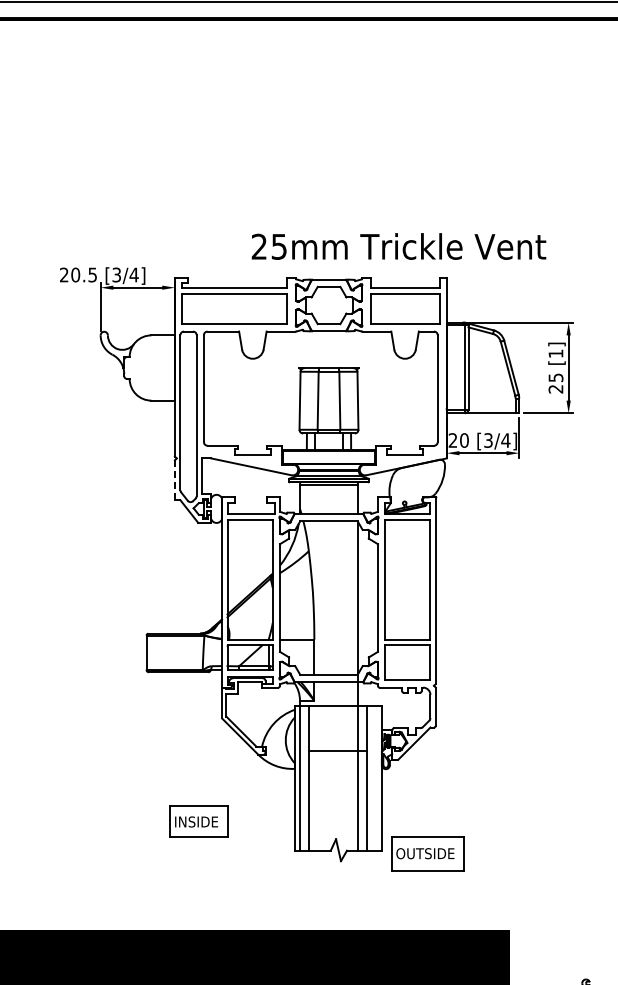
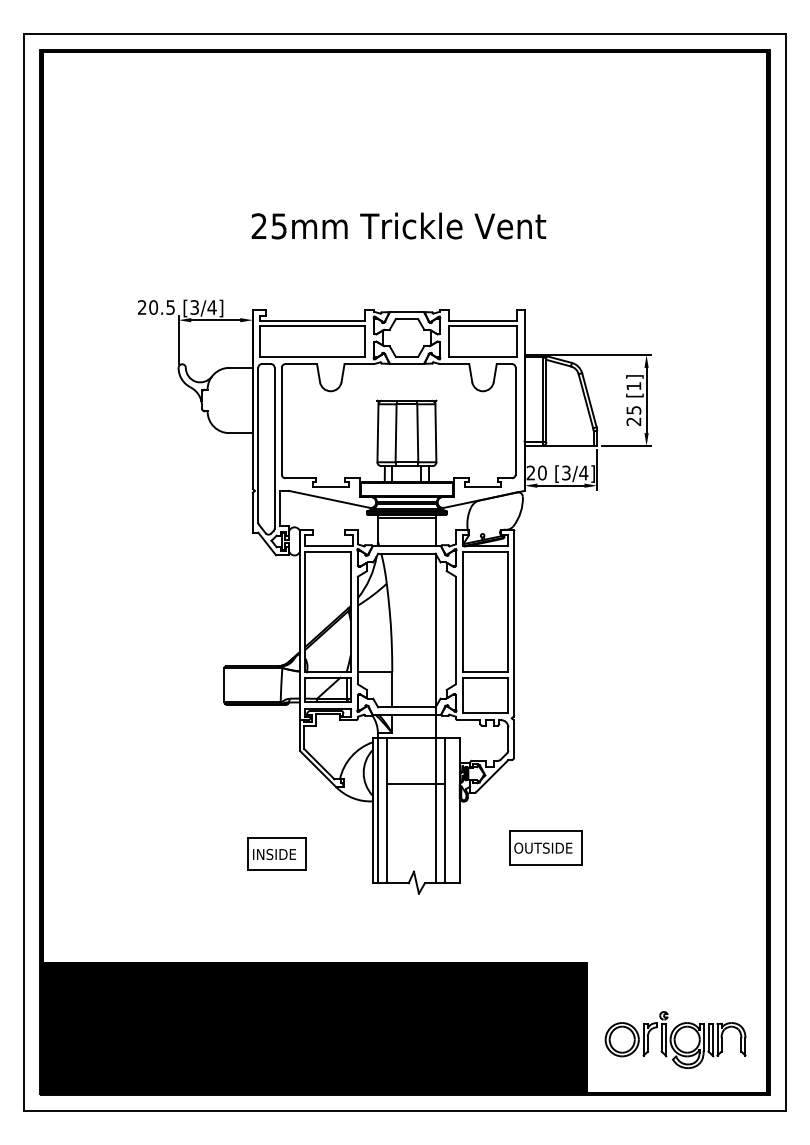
text: (398, 246) -> (398, 225), moved
line: (174, 480) -> (252, 512), dashed -> solid
part: (427, 853) -> (545, 847), moved

